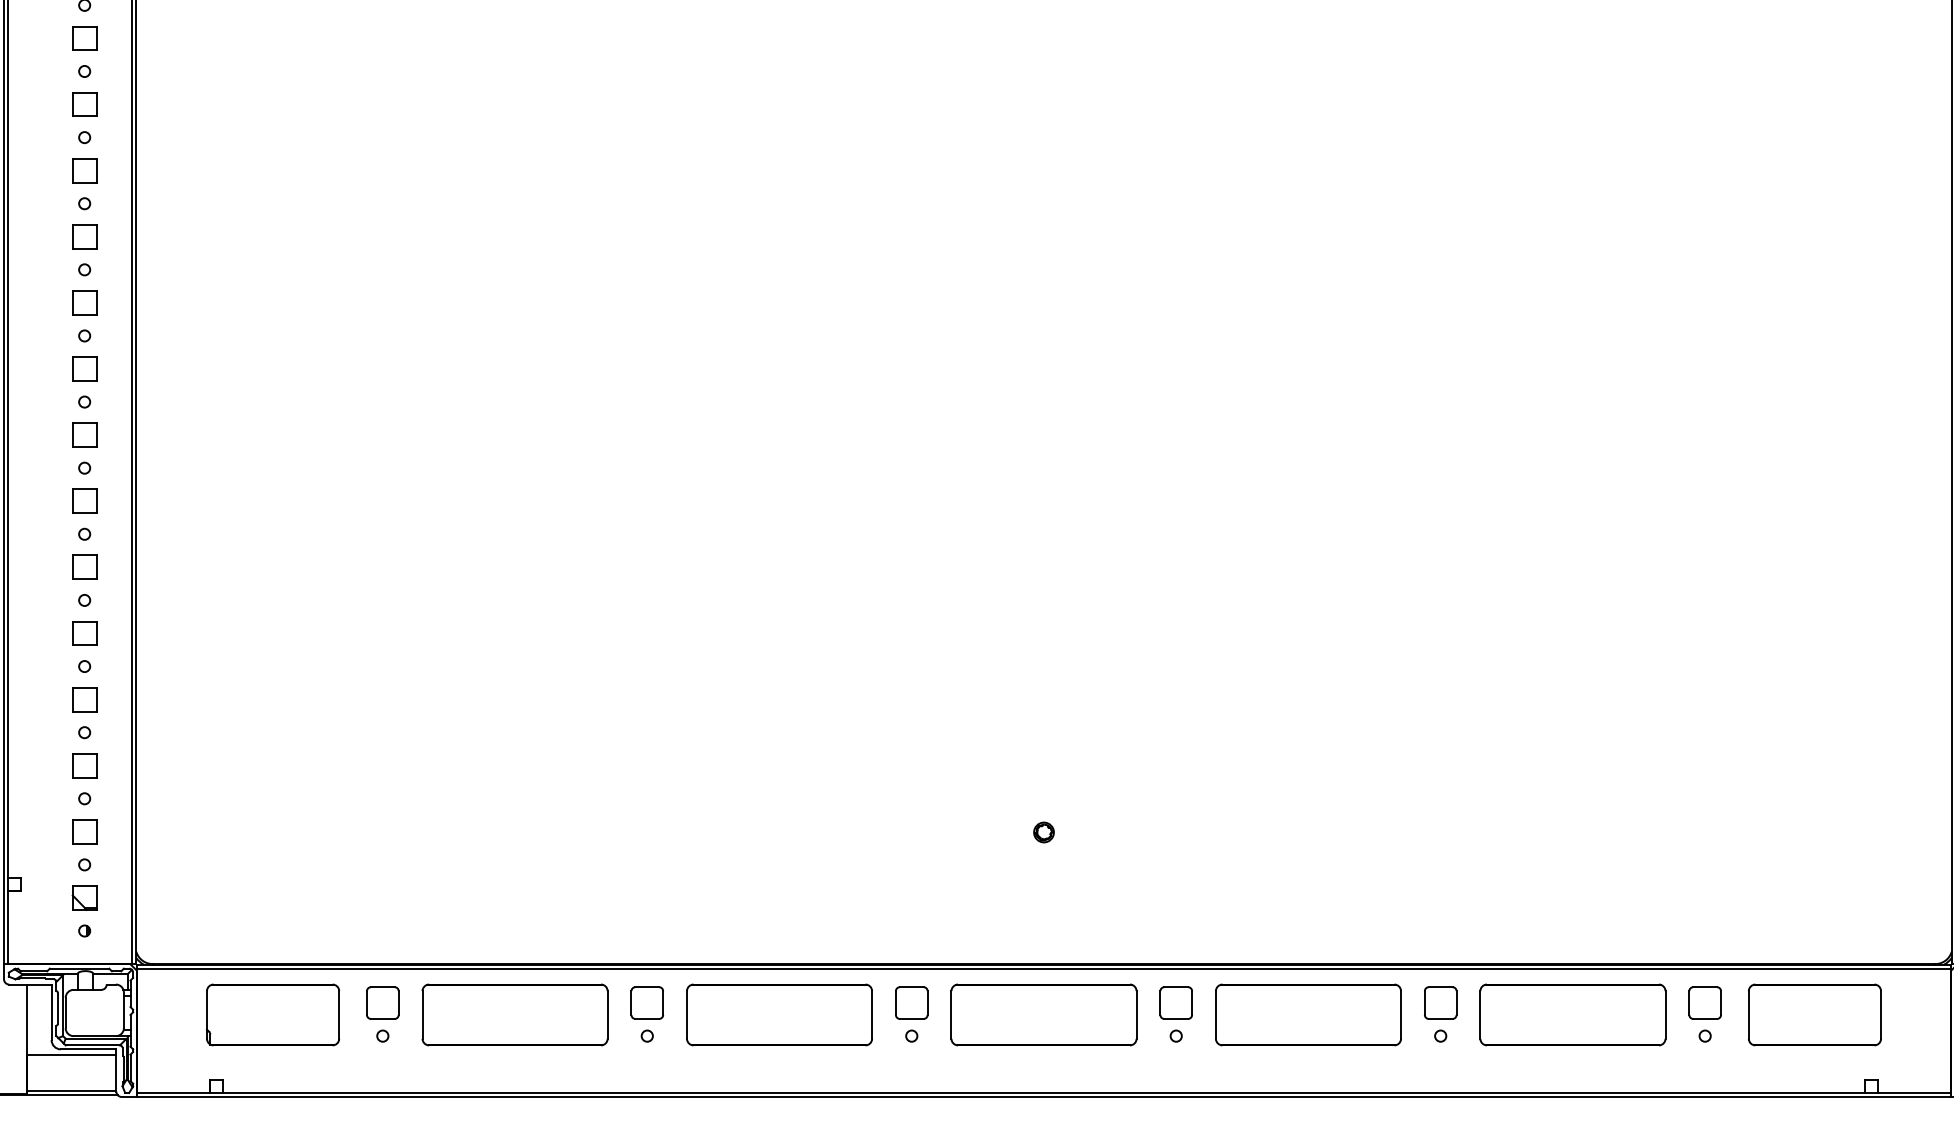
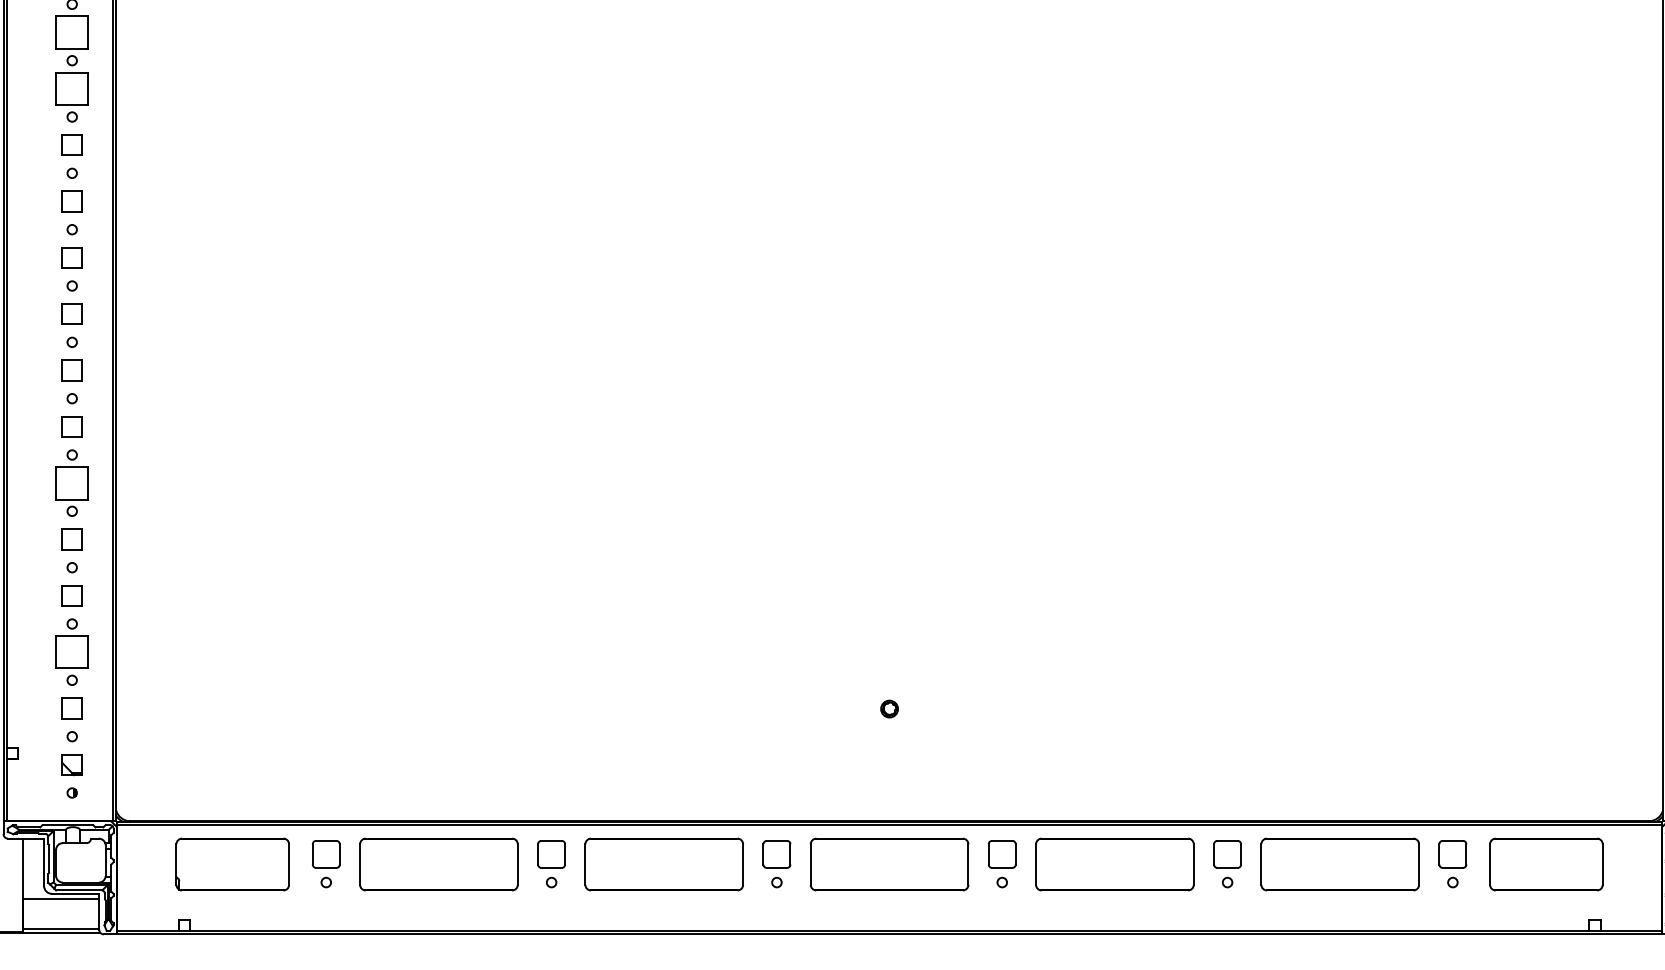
part: (84, 38) -> (72, 32), size x1.6
part: (84, 104) -> (72, 88), size x1.6
part: (84, 566) -> (72, 482), size x1.6
part: (84, 765) -> (72, 651), size x1.6

